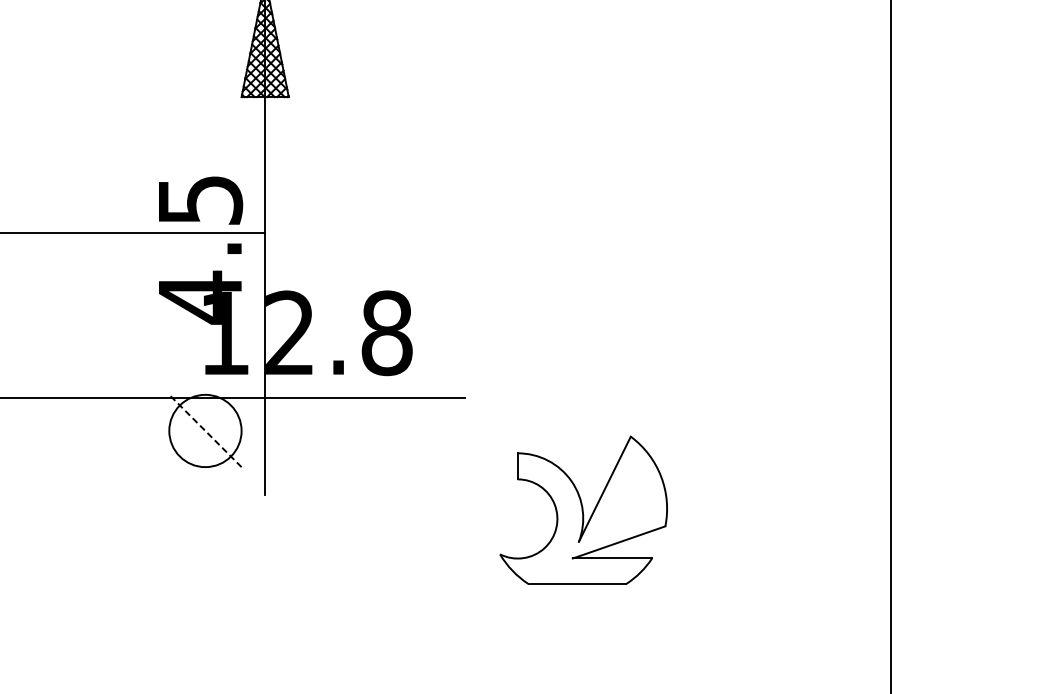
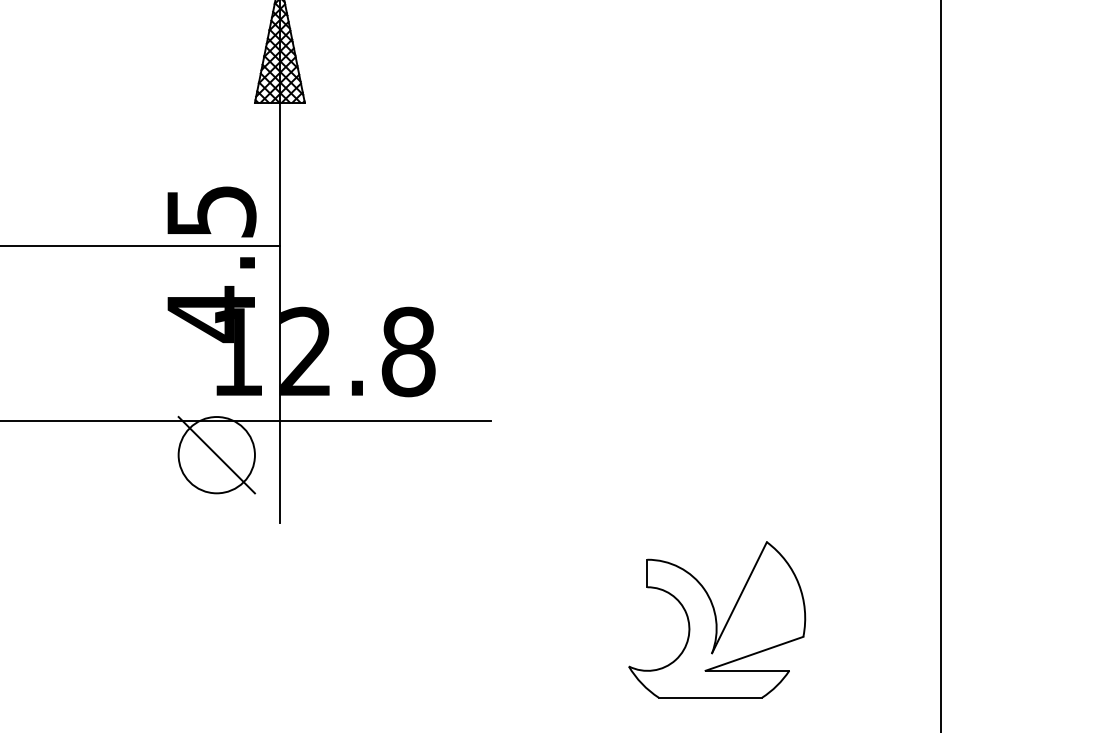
line: (205, 431) -> (216, 455), dashed -> solid
part: (584, 509) -> (717, 619), moved

